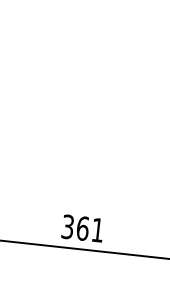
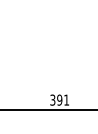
text: (82, 227) -> (59, 99), 361 -> 391

